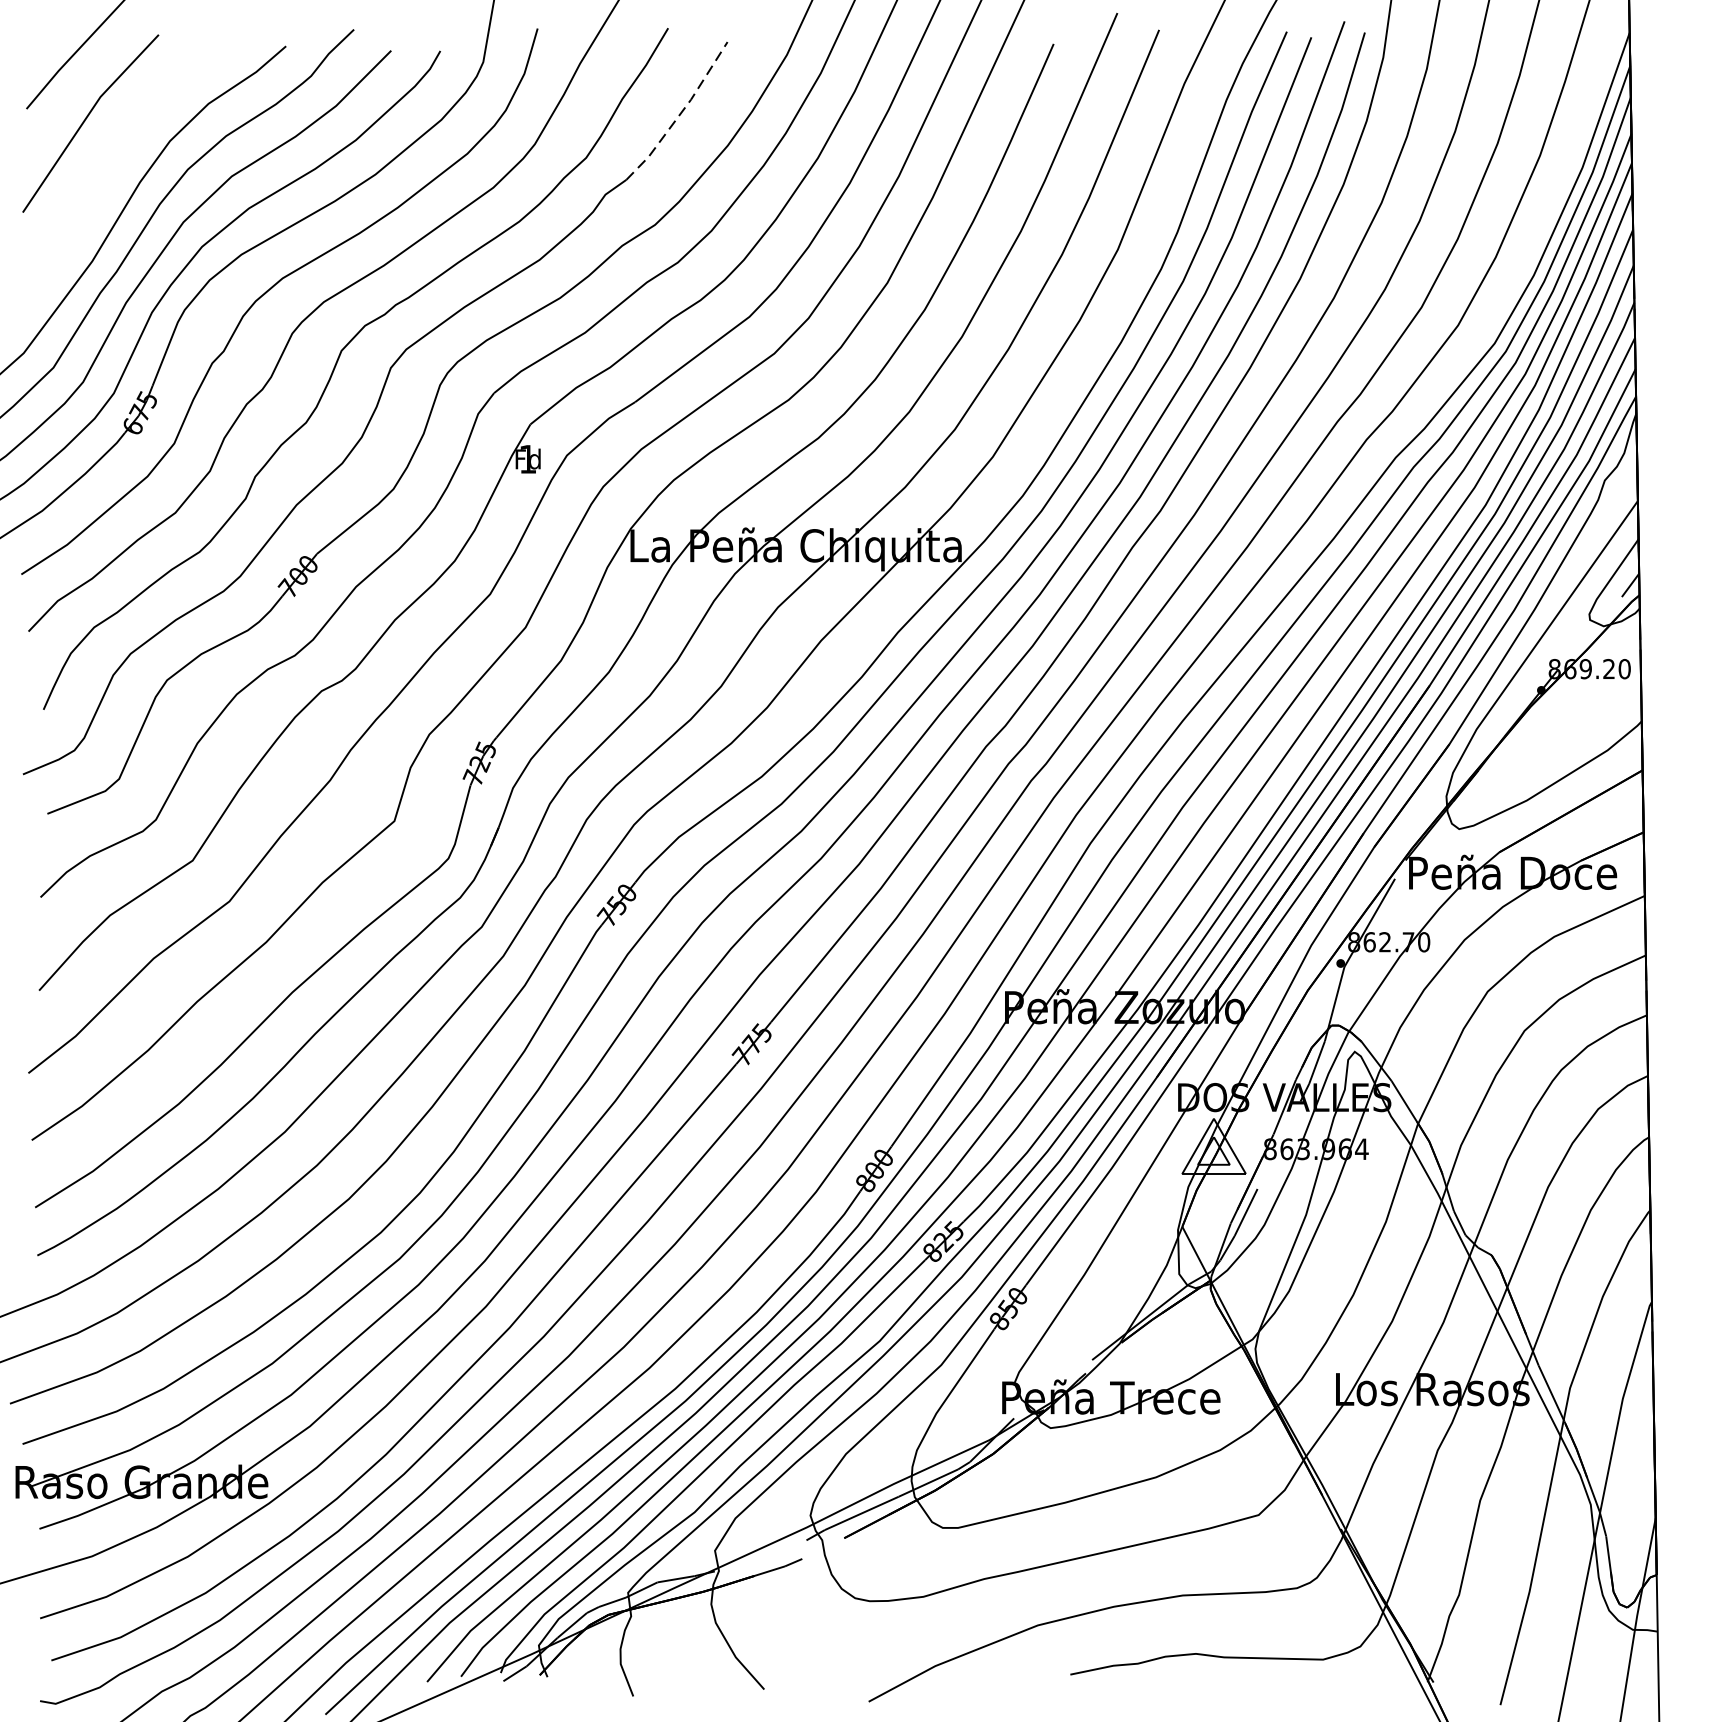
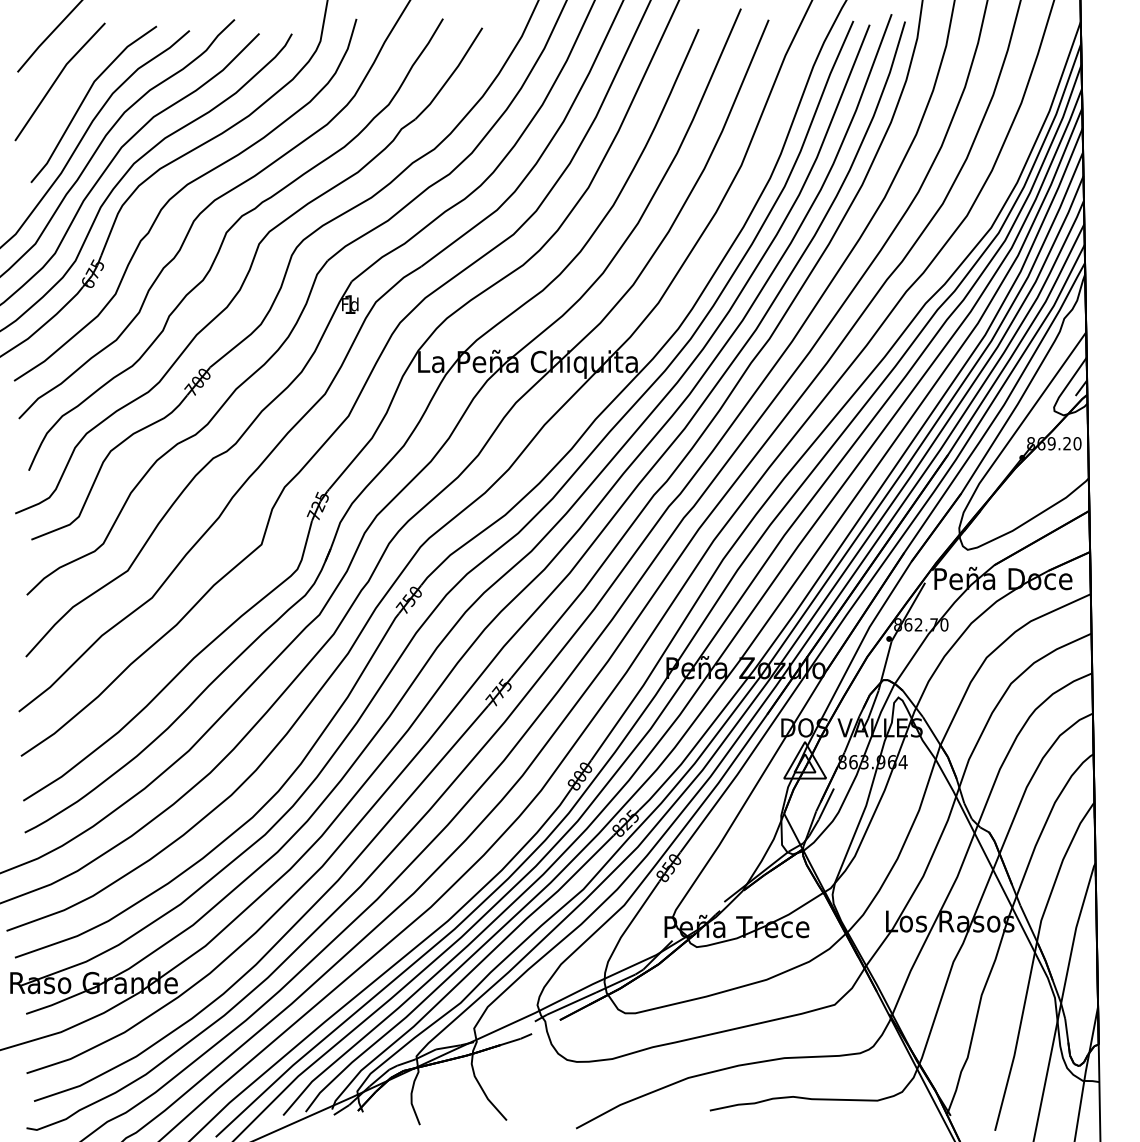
line: (680, 113) -> (451, 75), dashed -> solid
line: (128, 150) -> (85, 99), added

